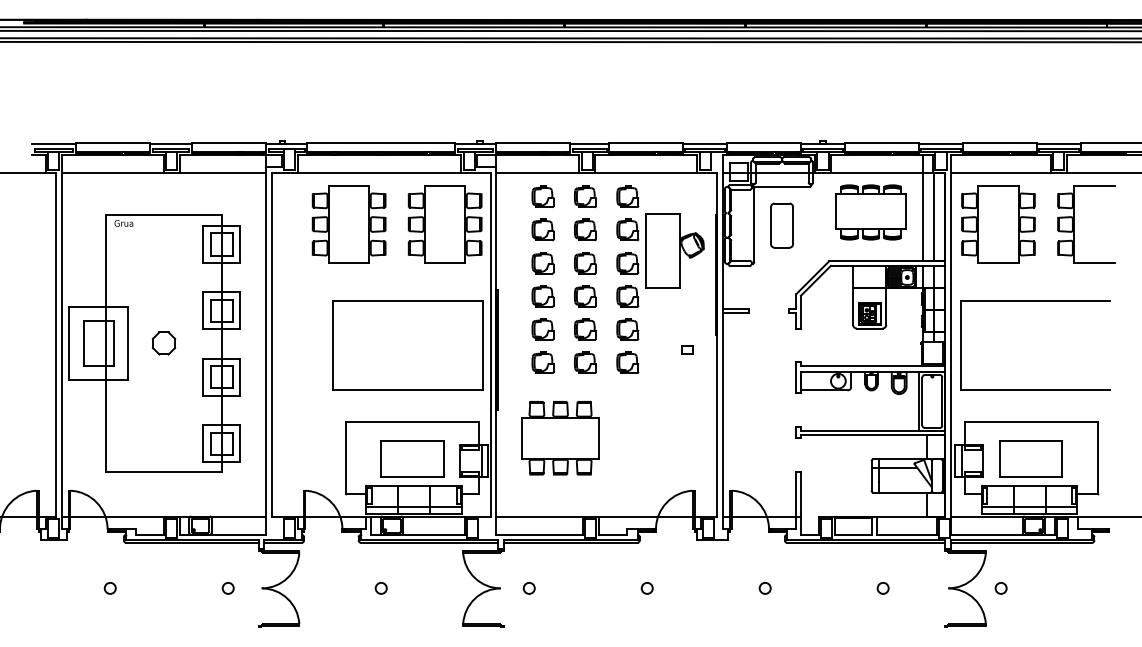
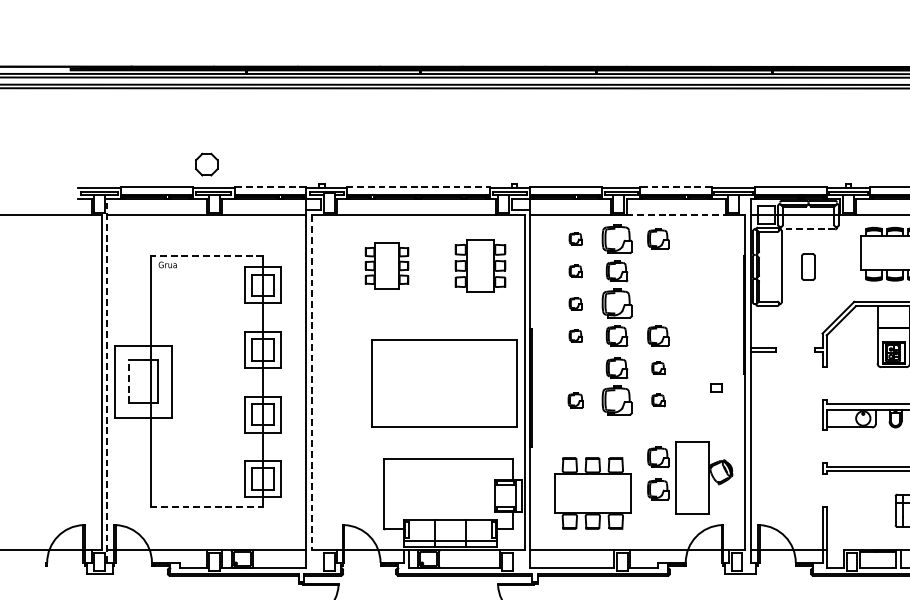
line: (229, 143) -> (270, 187), solid -> dashed
line: (381, 143) -> (418, 187), solid -> dashed
line: (646, 143) -> (676, 187), solid -> dashed
line: (646, 172) -> (676, 215), solid -> dashed
line: (781, 186) -> (807, 228), solid -> dashed
part: (542, 196) -> (575, 238), size x0.6
part: (585, 196) -> (617, 238), size x1.4
line: (164, 214) -> (207, 256), solid -> dashed
part: (348, 224) -> (386, 265), size x0.6
part: (444, 224) -> (479, 265), size x0.7
part: (781, 225) -> (807, 266), size x0.6
part: (542, 229) -> (575, 270), size x0.6
part: (660, 250) -> (690, 477), moved
part: (542, 263) -> (575, 303), size x0.6
part: (585, 263) -> (617, 303), size x1.4
part: (542, 296) -> (575, 336), size x0.6
part: (542, 329) -> (575, 368), removed
part: (627, 329) -> (658, 368), size x0.6
line: (61, 341) -> (107, 379), solid -> dashed
line: (84, 342) -> (129, 380), solid -> dashed
part: (163, 343) -> (206, 164), moved
line: (271, 344) -> (311, 382), solid -> dashed
part: (542, 362) -> (575, 400), size x0.7
part: (585, 362) -> (617, 400), size x1.4
part: (627, 362) -> (658, 400), size x0.6
part: (560, 438) -> (592, 493), moved
part: (412, 458) -> (448, 493), removed
line: (164, 472) -> (207, 507), solid -> dashed

